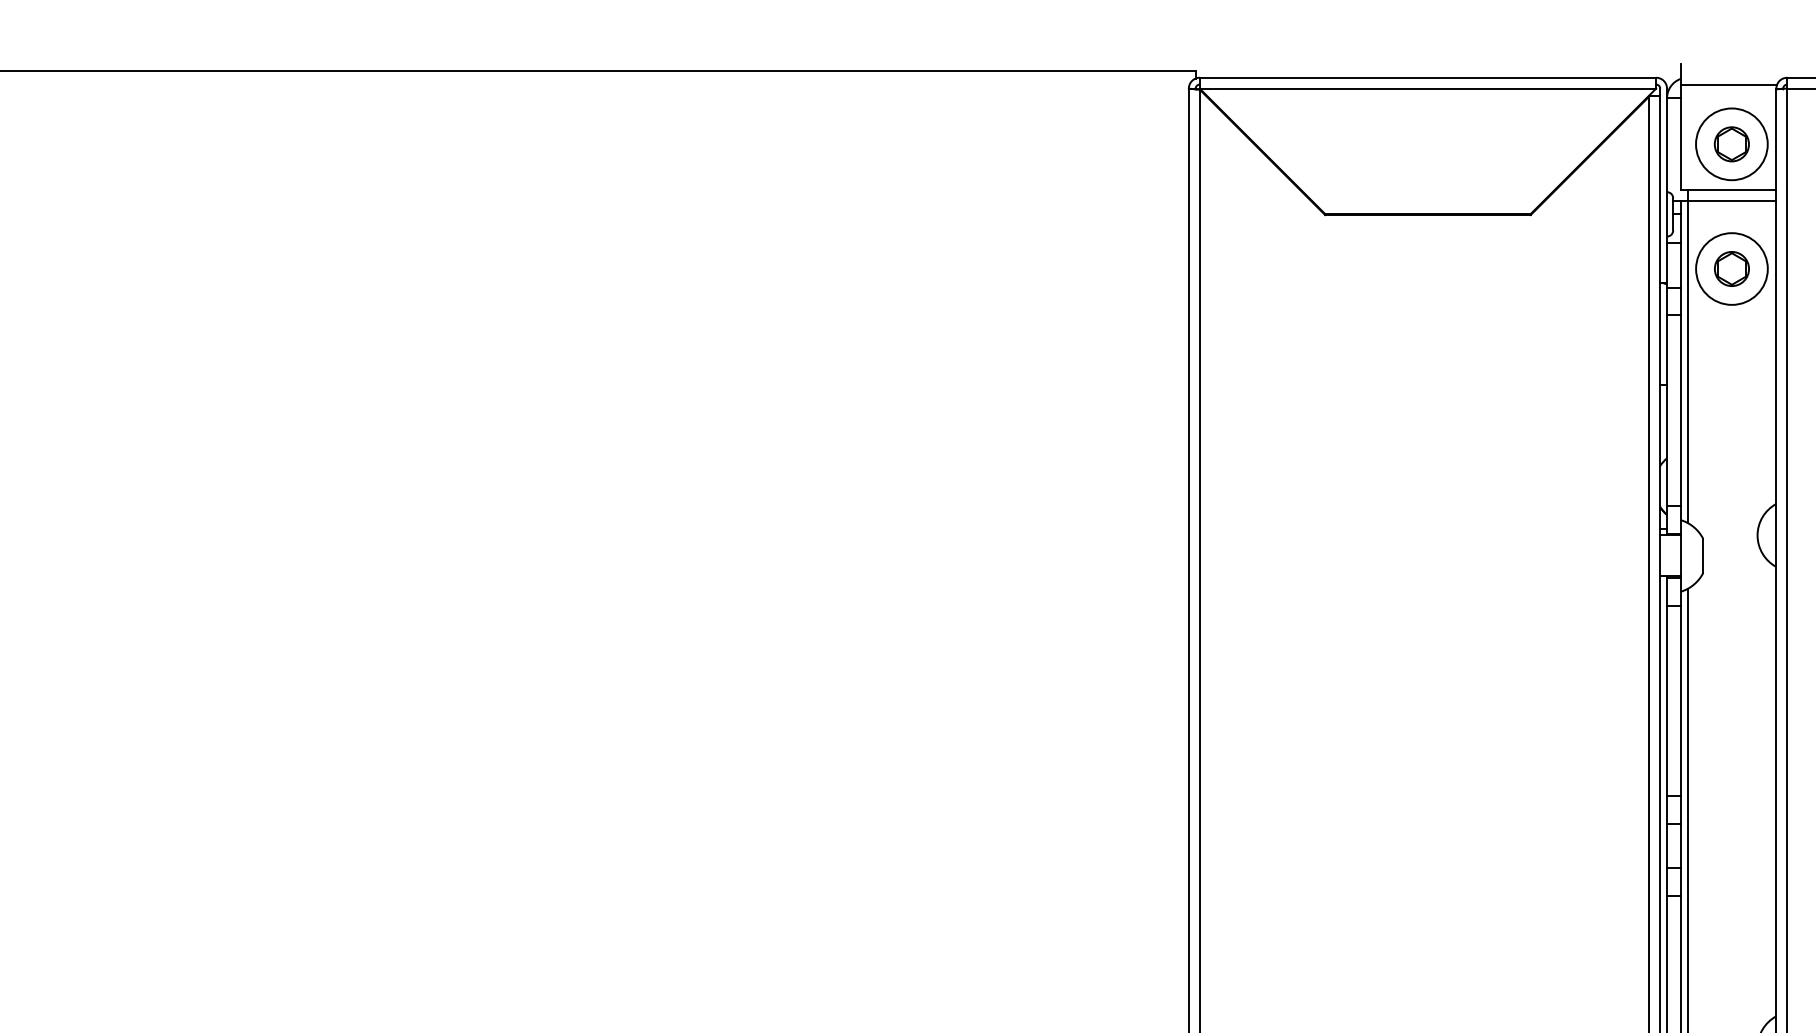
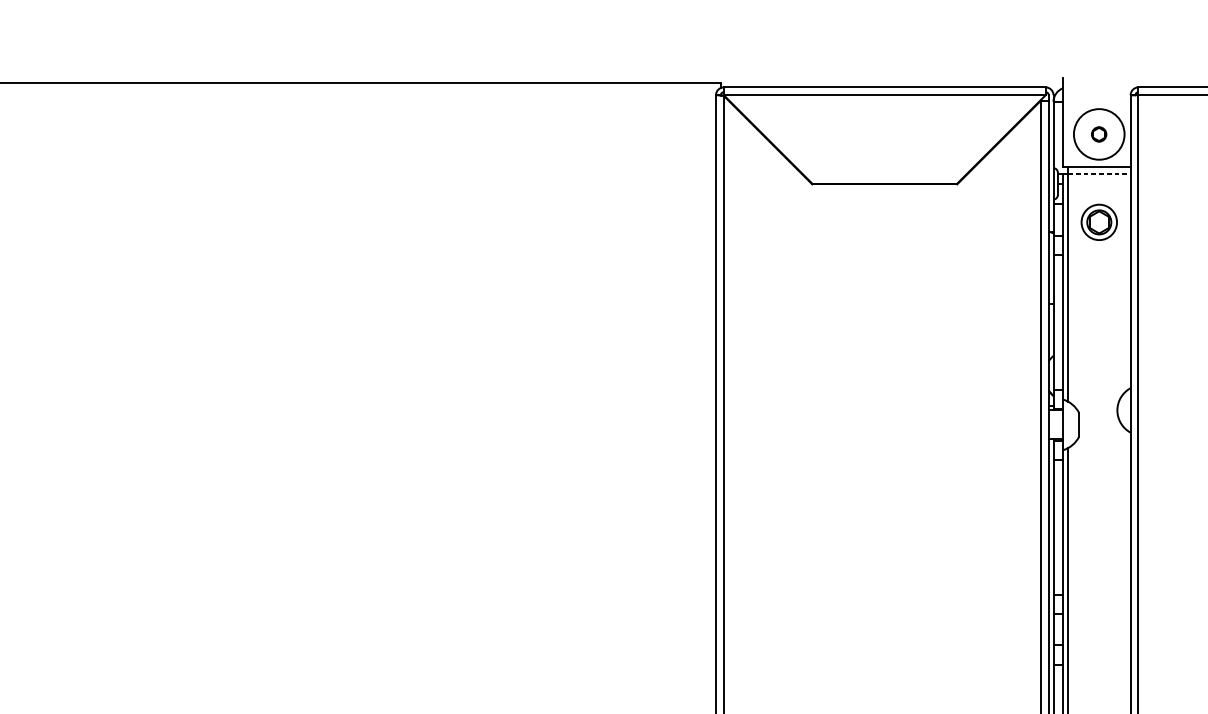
line: (1728, 84) -> (1096, 92), removed
part: (1731, 144) -> (1098, 134), size x0.6
line: (1732, 200) -> (1099, 174), solid -> dashed
circle: (1731, 268) -> (1098, 222), size x0.7

